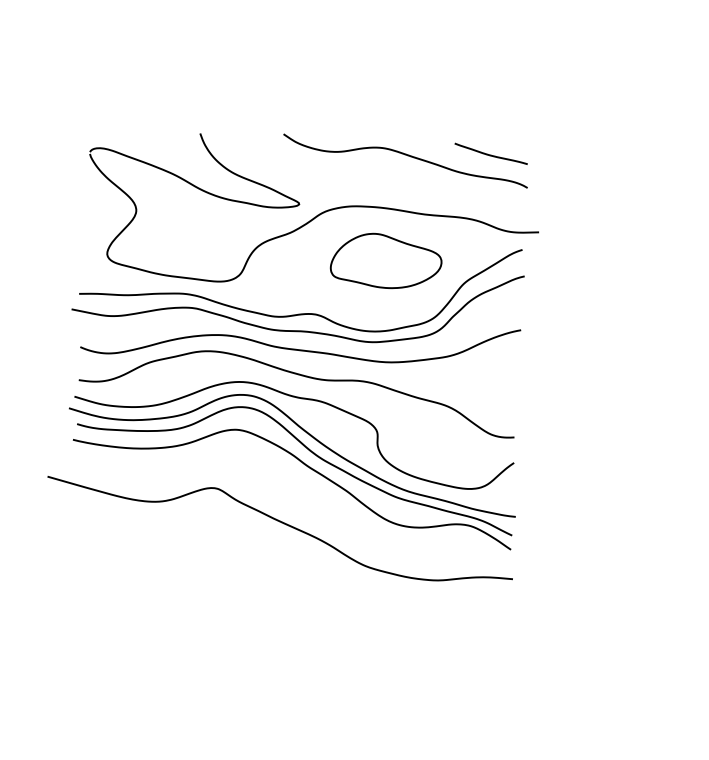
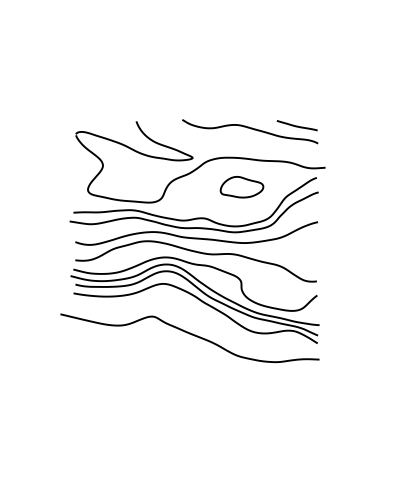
part: (385, 259) -> (241, 186), size x0.7

